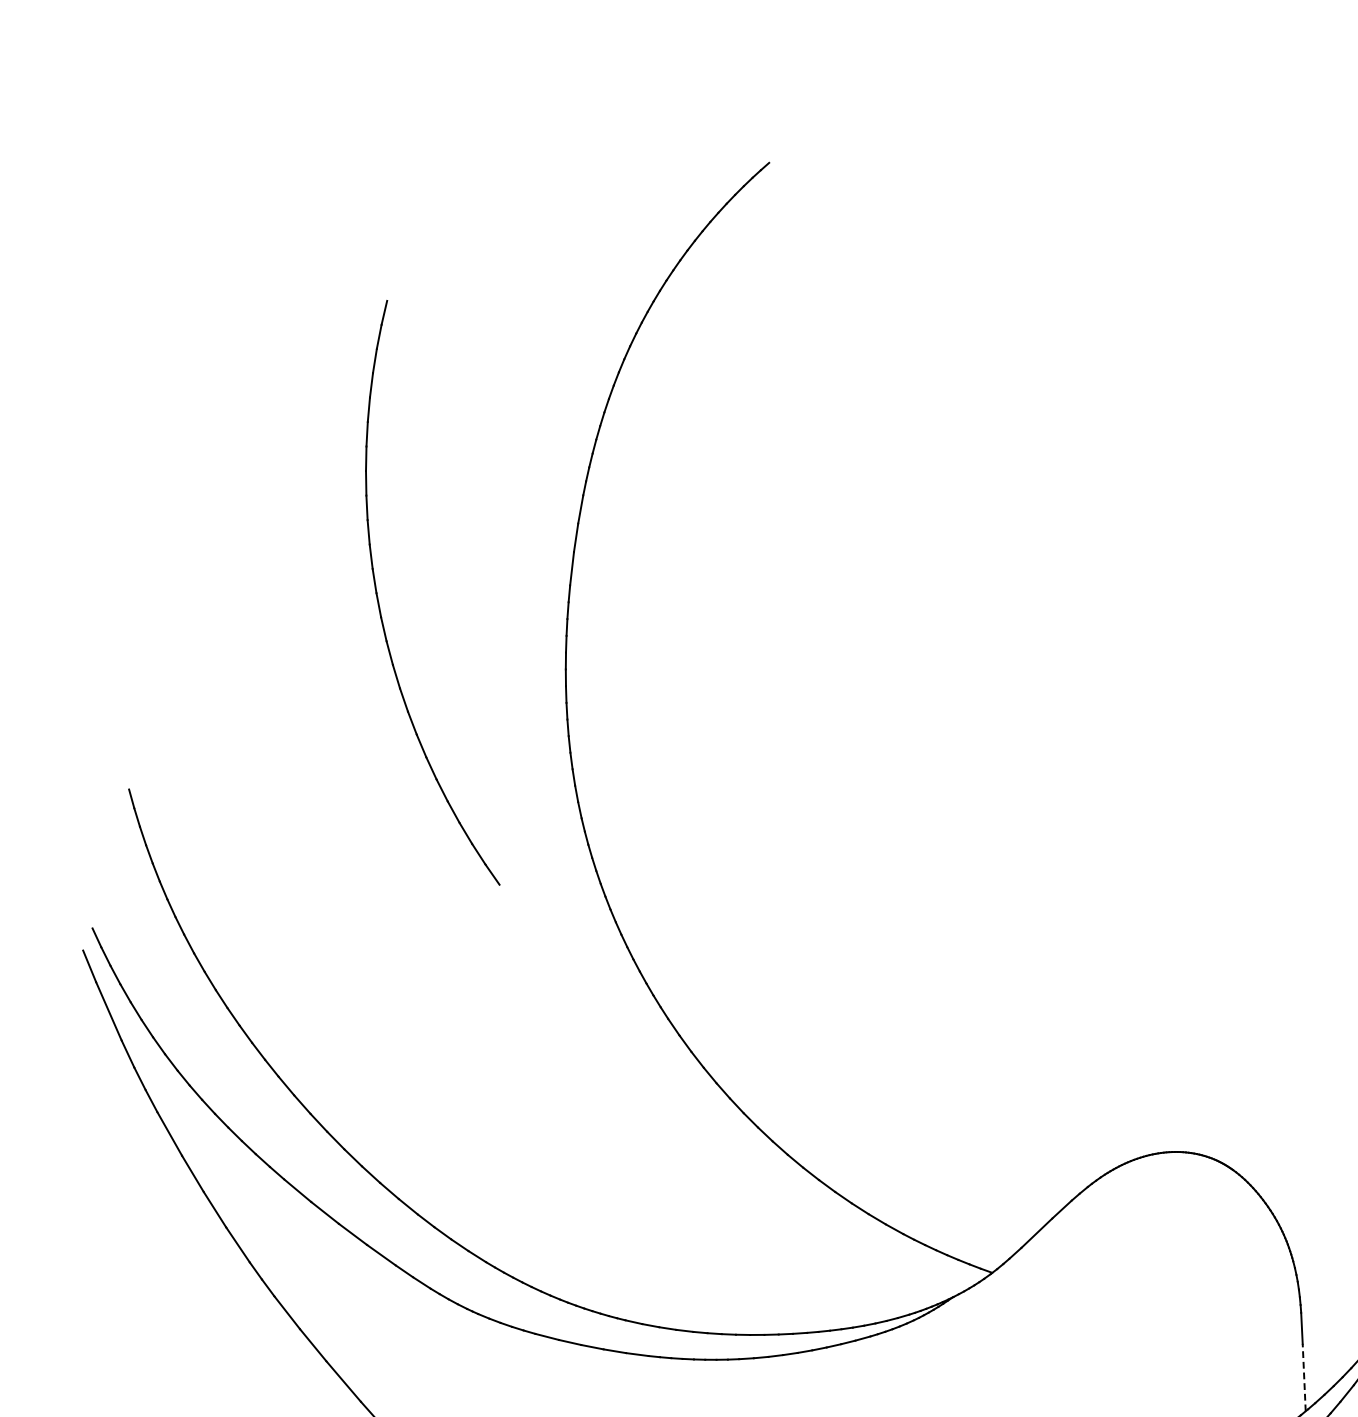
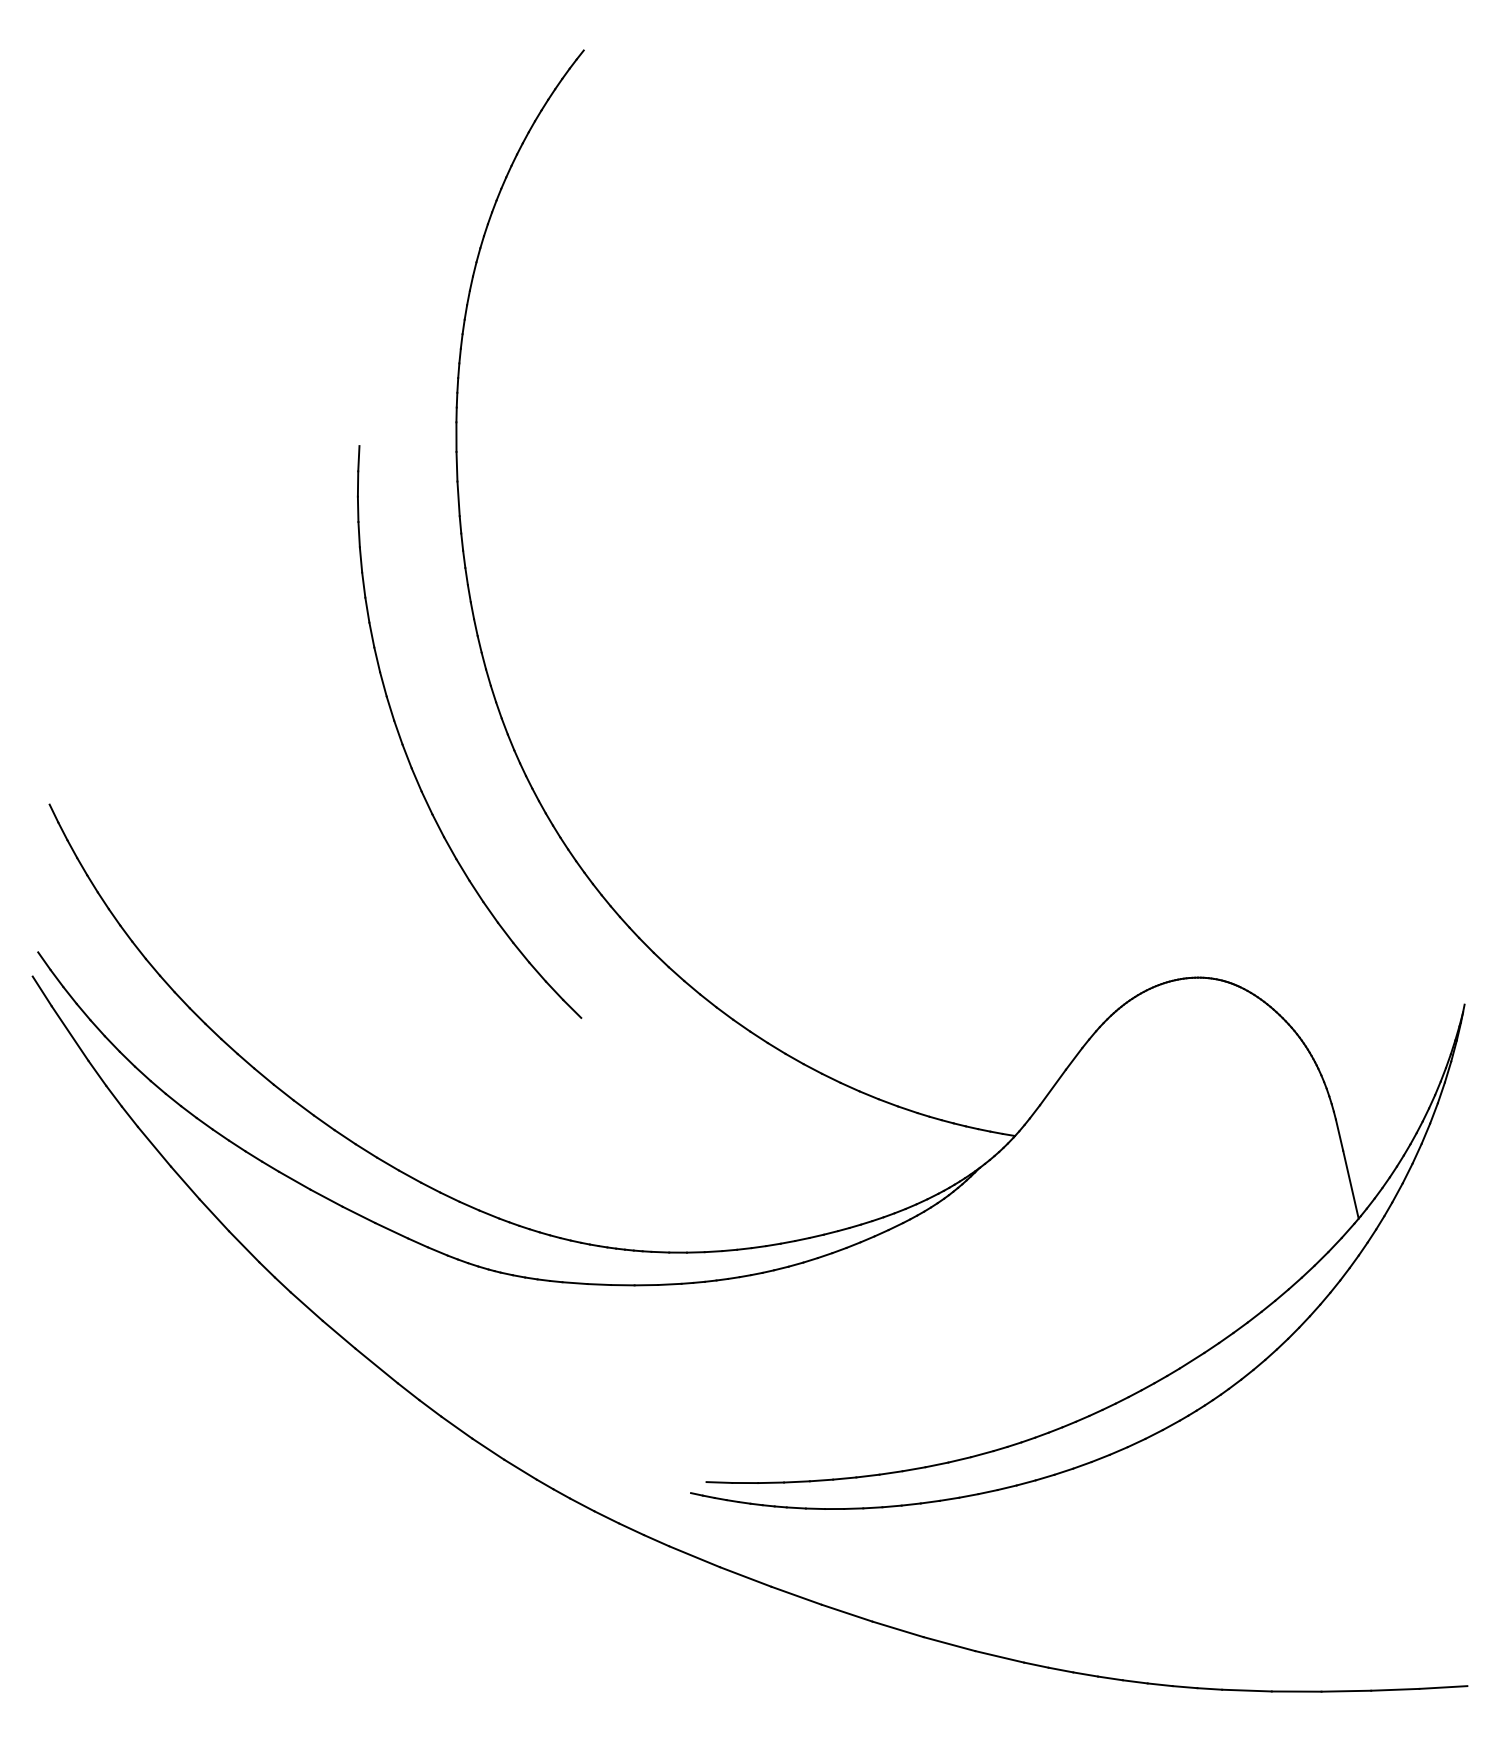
part: (380, 605) -> (408, 756), moved
line: (1303, 1377) -> (1350, 1184), dashed -> solid

